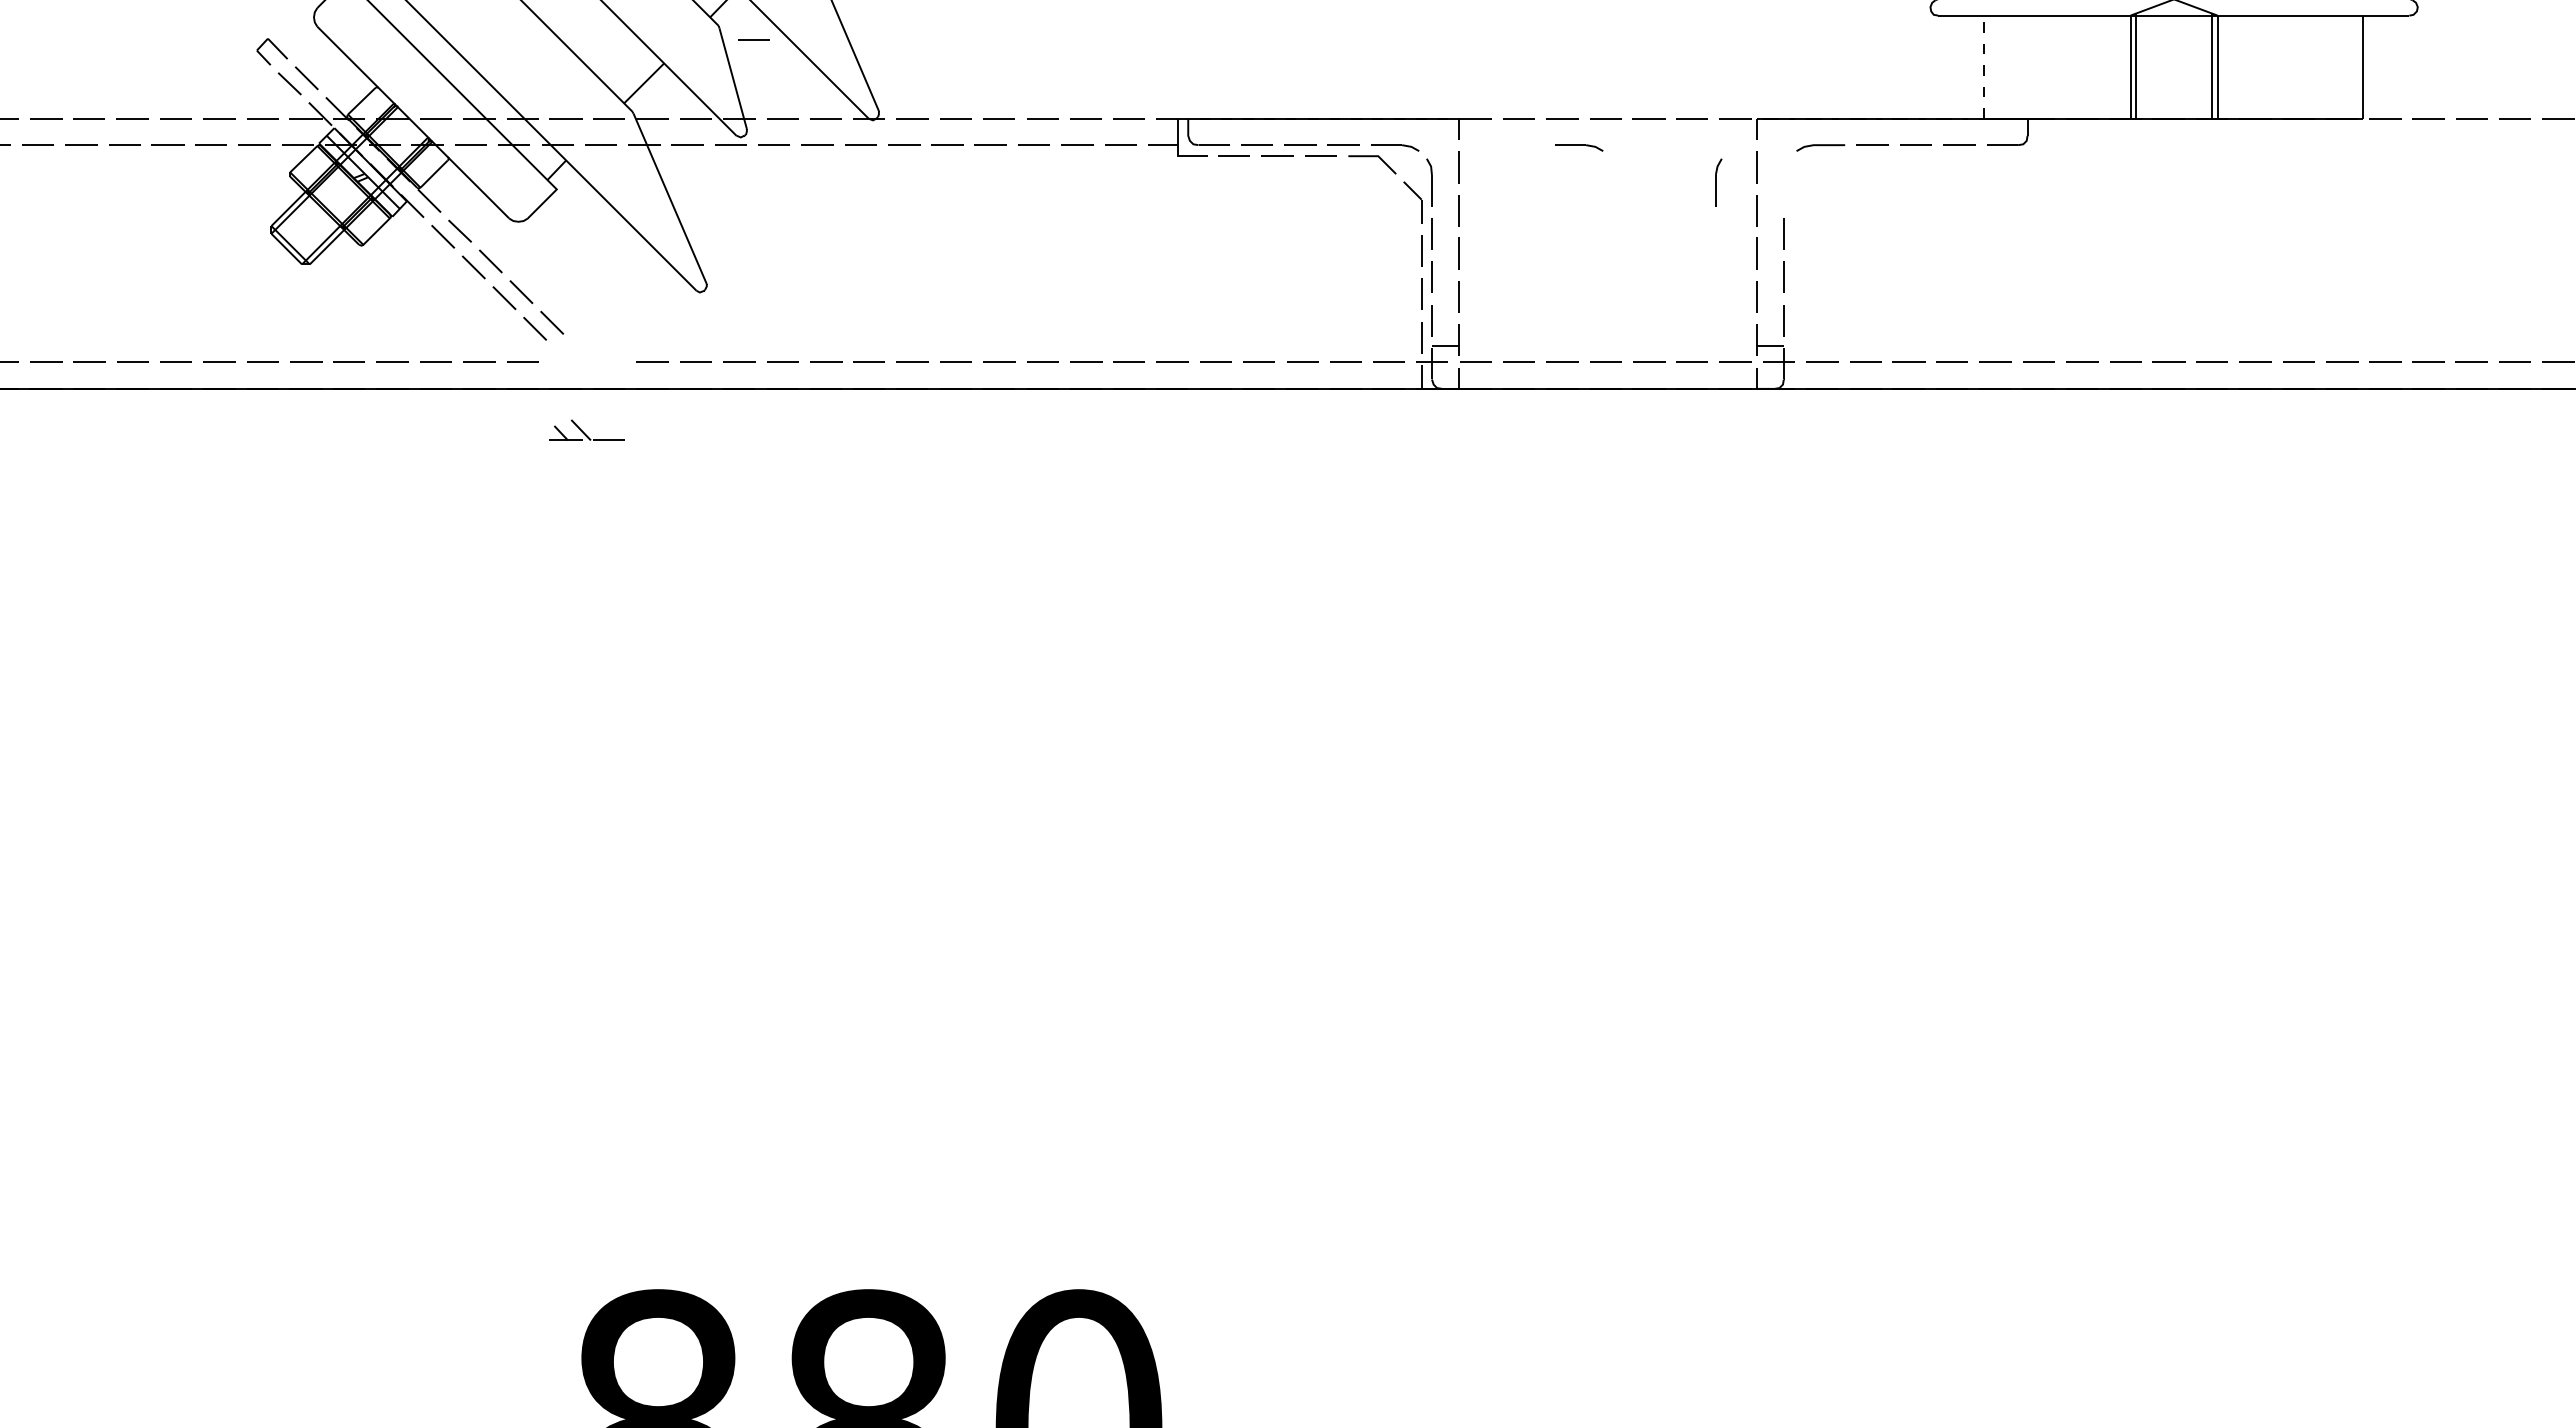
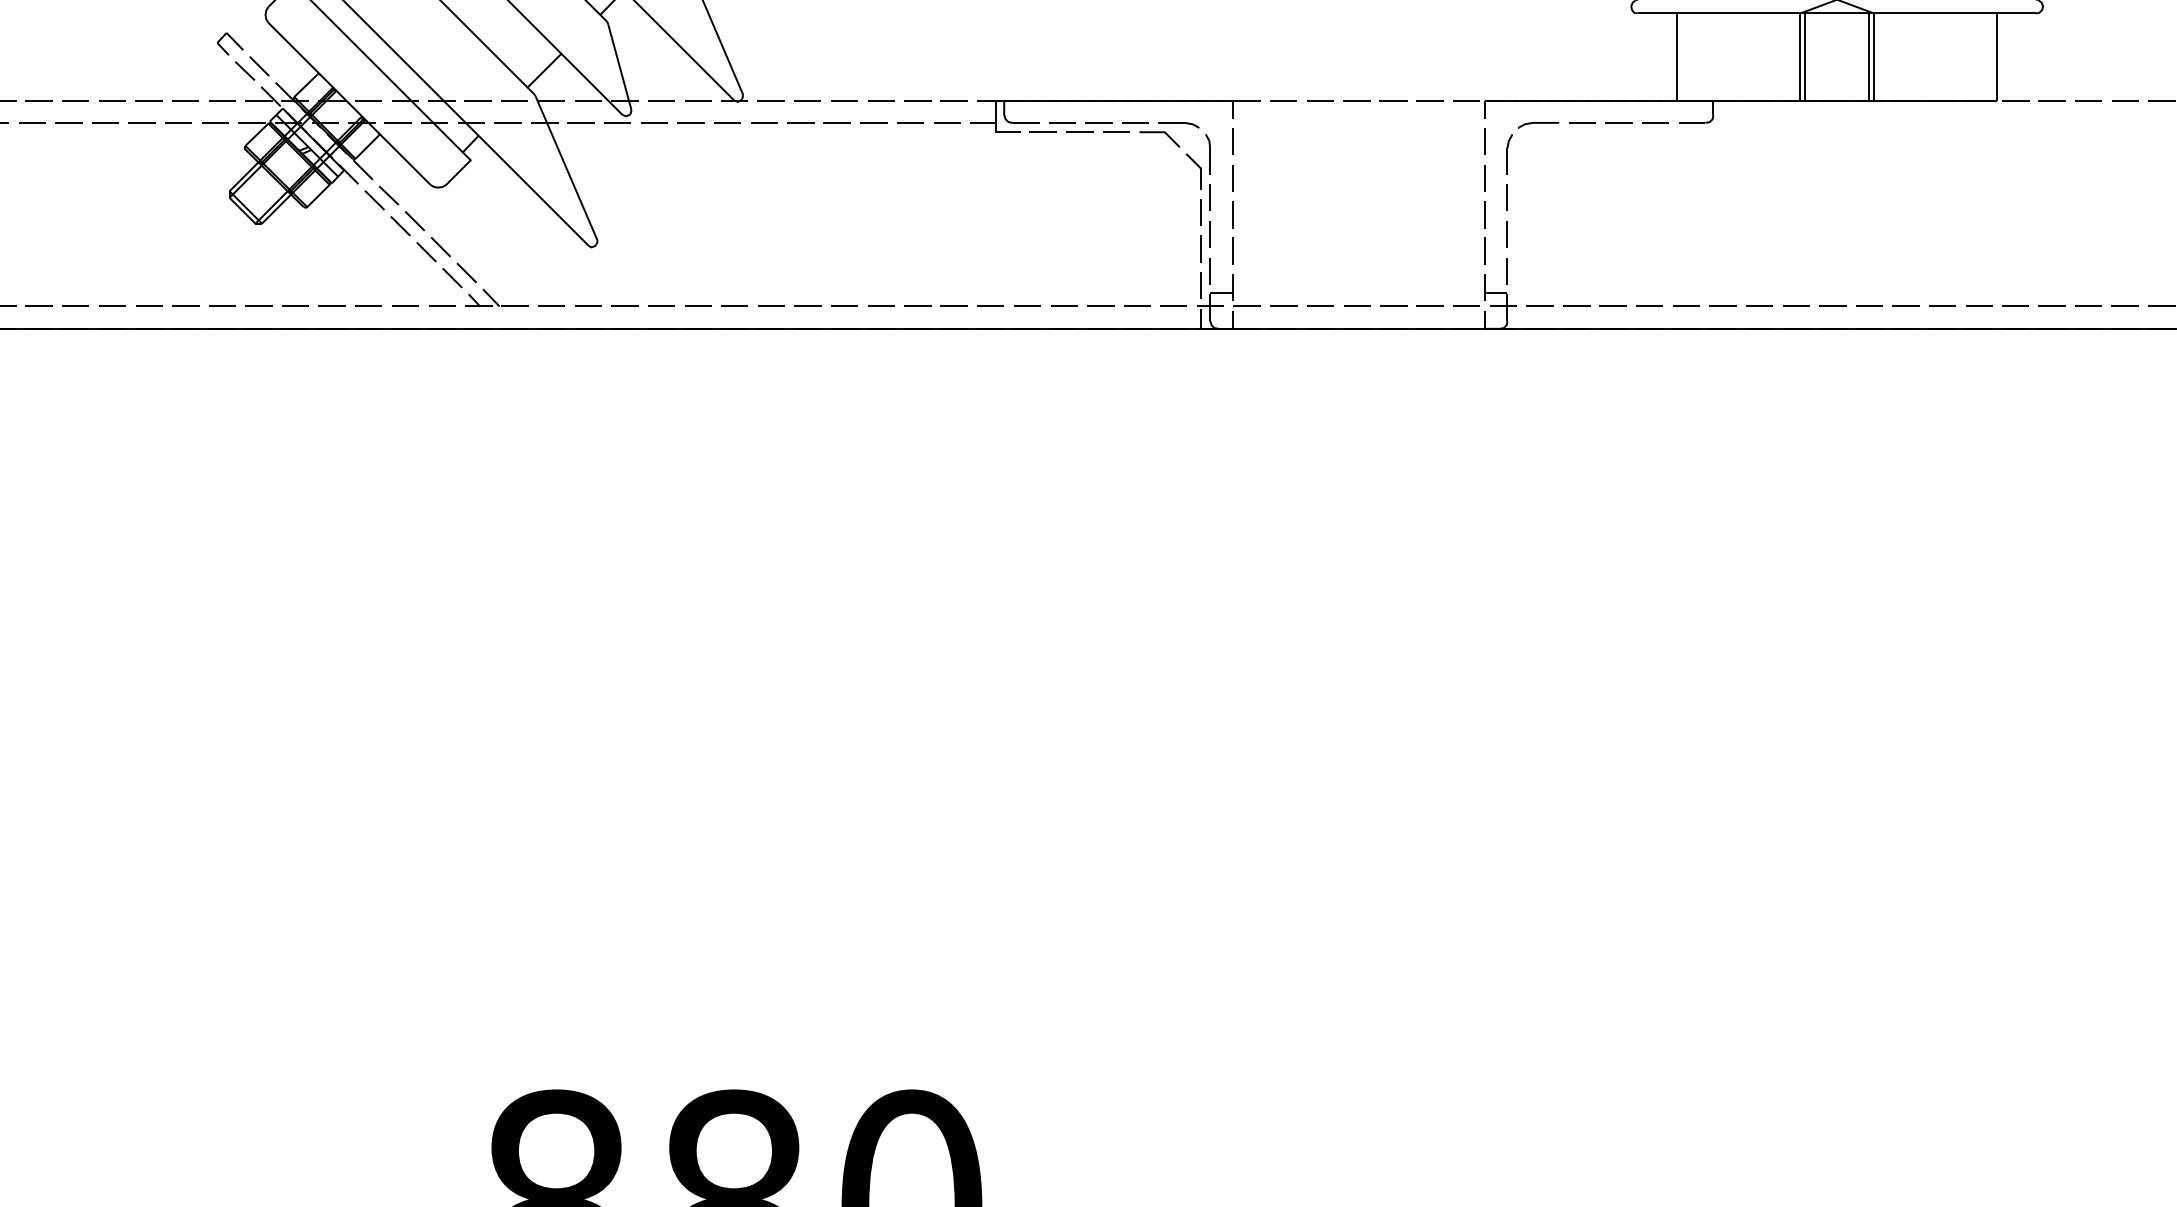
line: (753, 39) -> (636, 33), removed
line: (1984, 67) -> (1676, 57), dashed -> solid
part: (1579, 147) -> (1334, 124), removed
part: (1718, 182) -> (1509, 154), moved
part: (586, 429) -> (495, 297), moved

